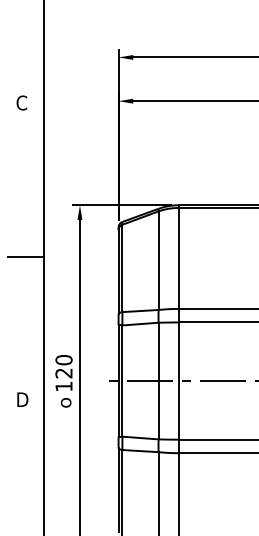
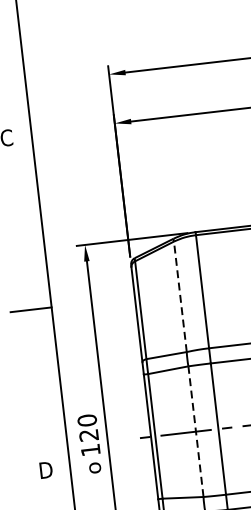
line: (158, 260) -> (180, 296), solid -> dashed
line: (158, 380) -> (195, 431), solid -> dashed

